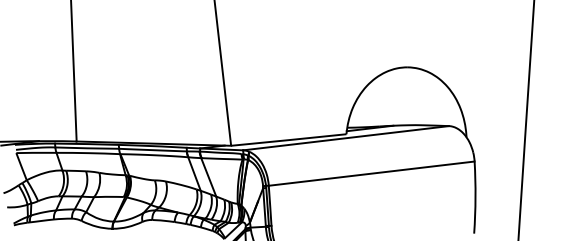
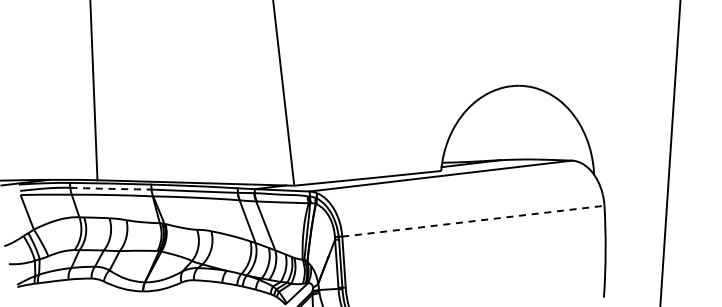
arc: (86, 147) -> (110, 188), solid -> dashed
line: (371, 173) -> (473, 221), solid -> dashed

